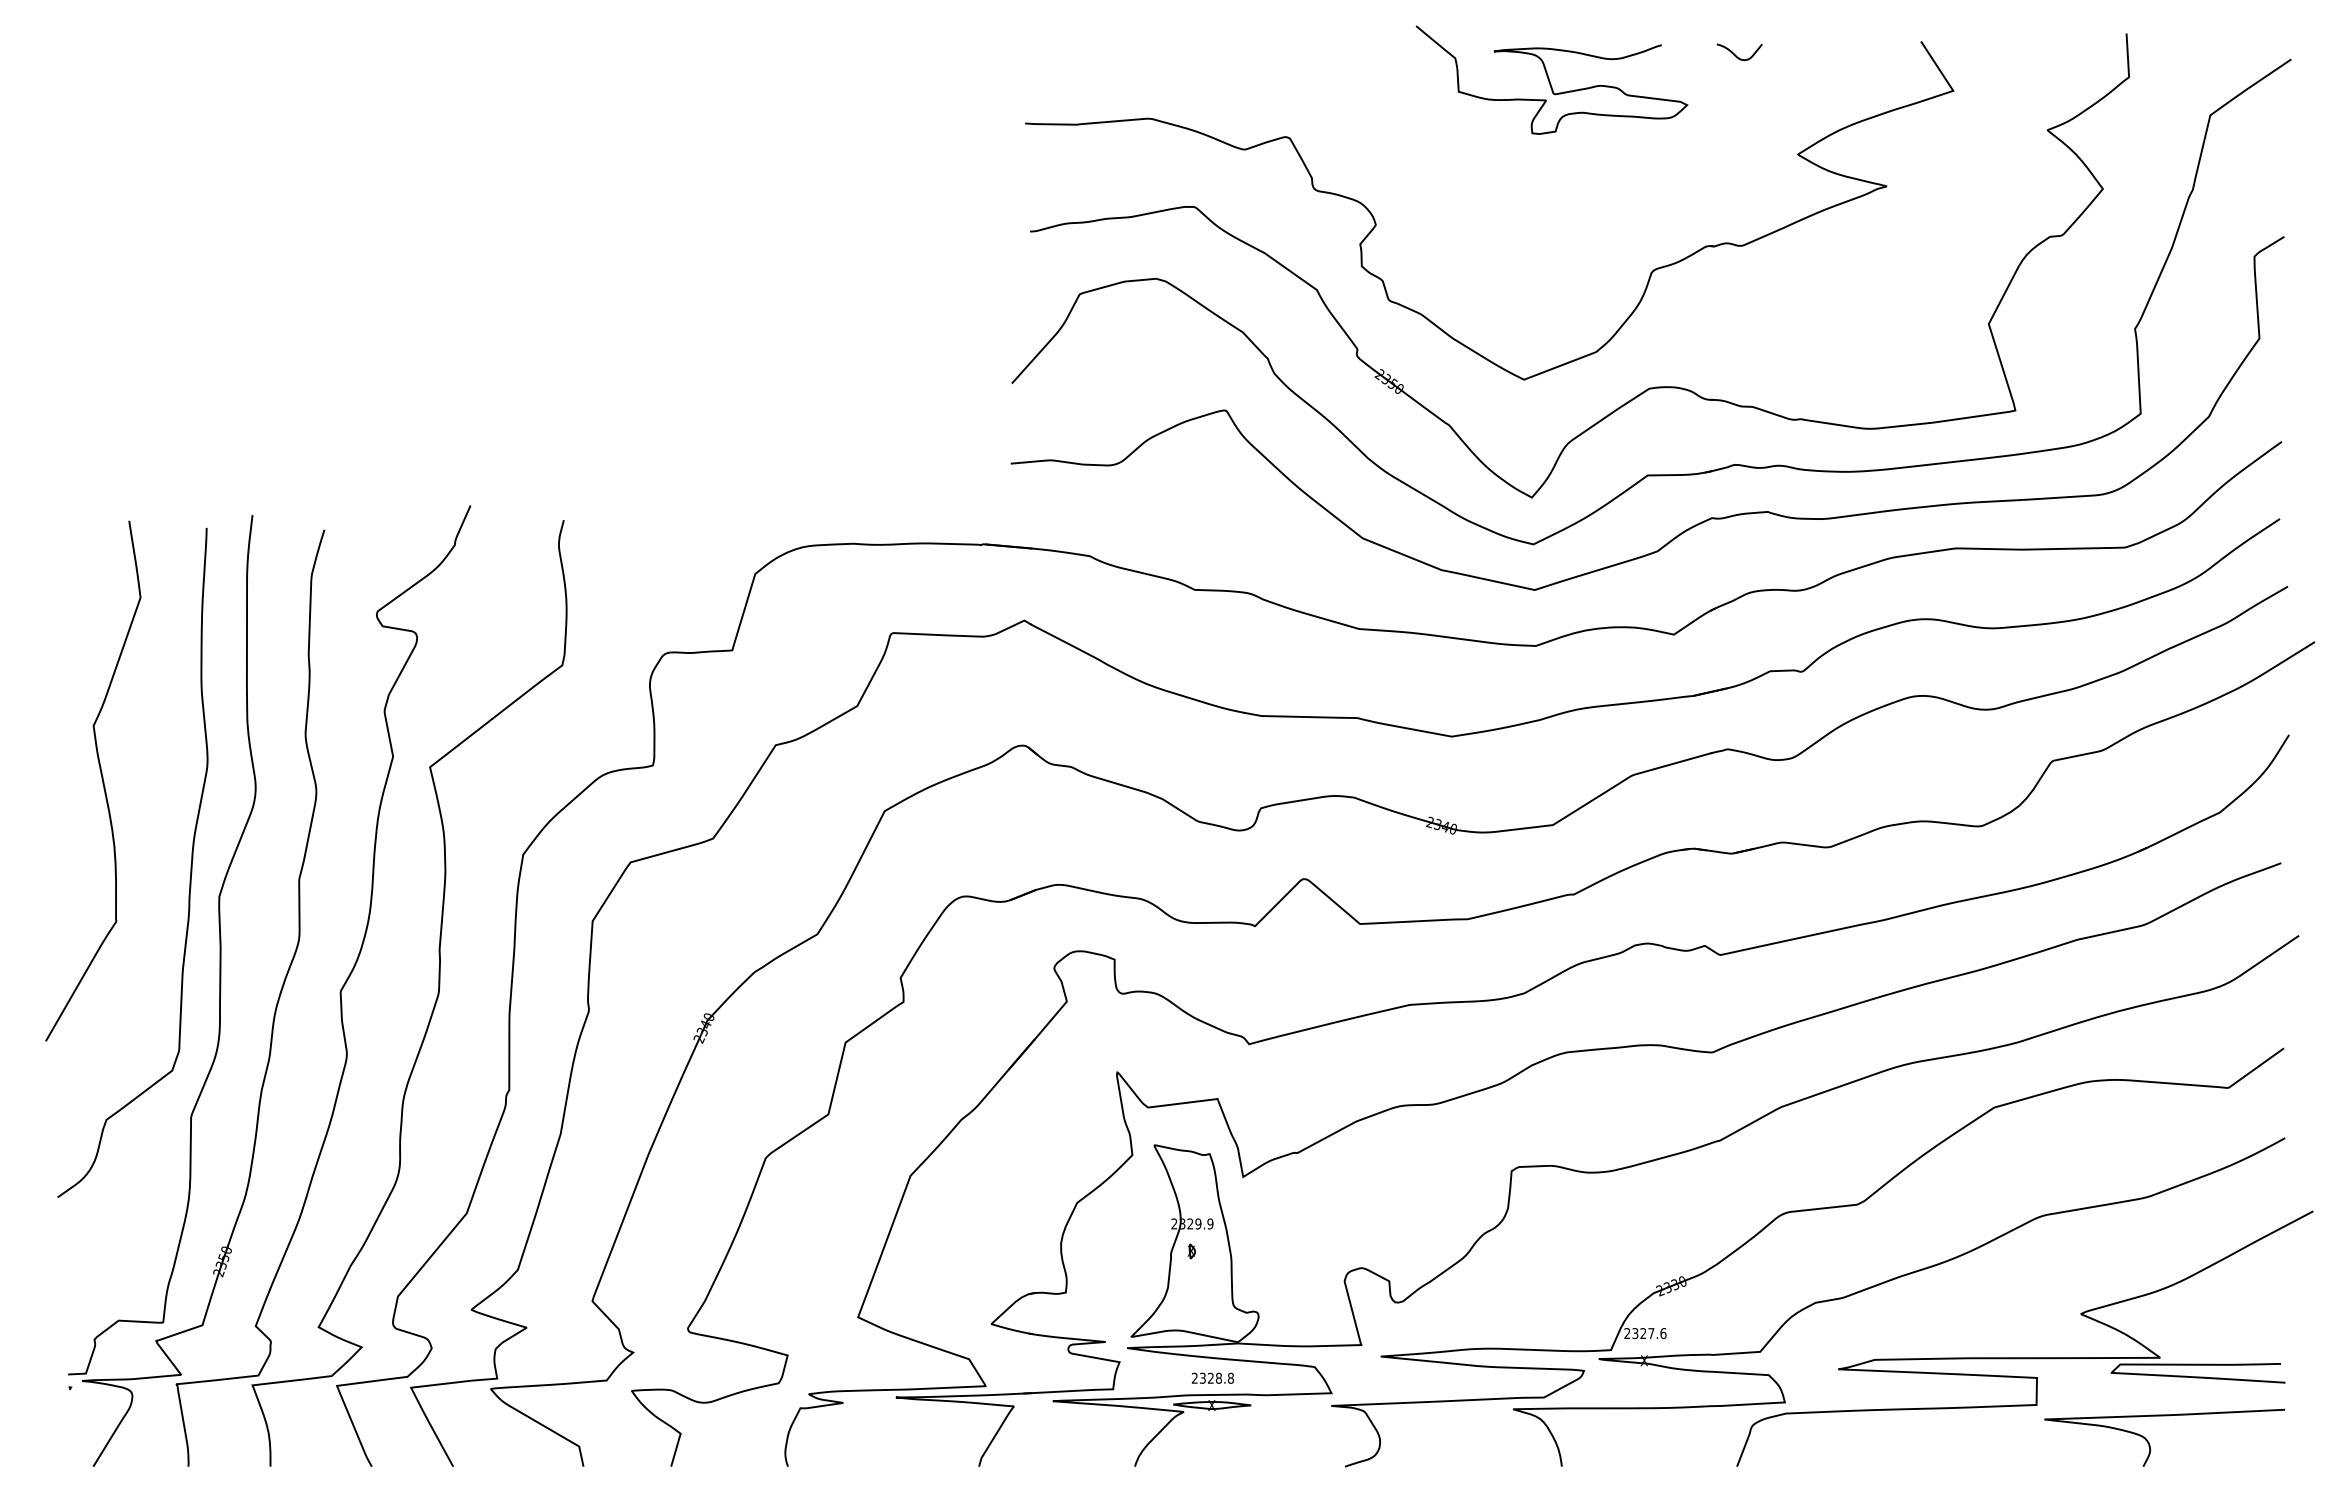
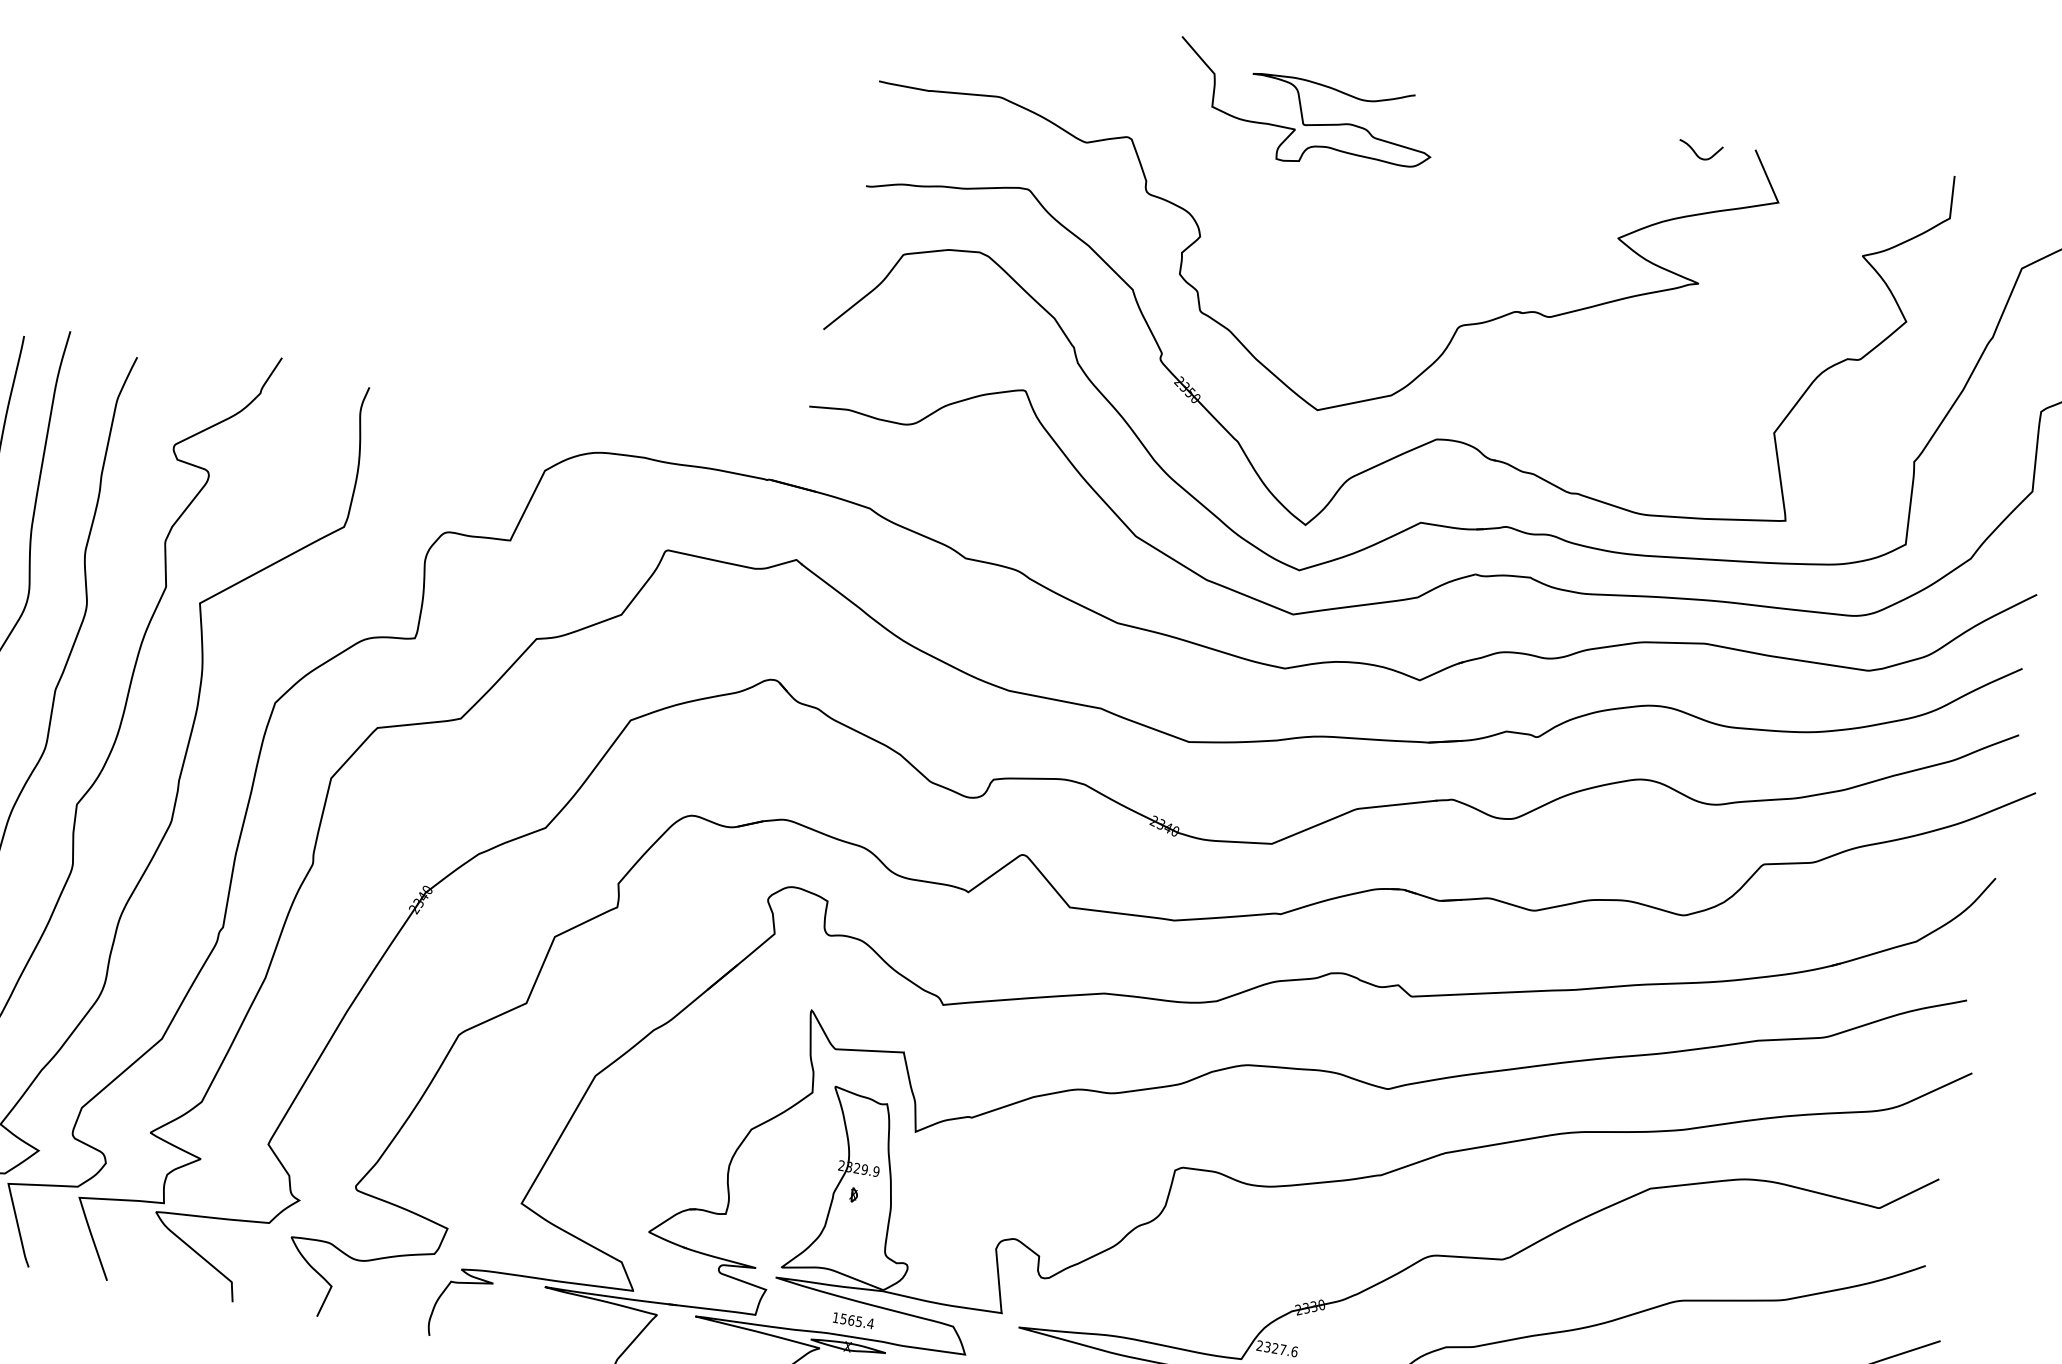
curve: (1736, 55) -> (1696, 153), moved
curve: (1549, 79) -> (1301, 109), moved
text: (1212, 1377) -> (853, 1319), 2328.8 -> 1565.4

